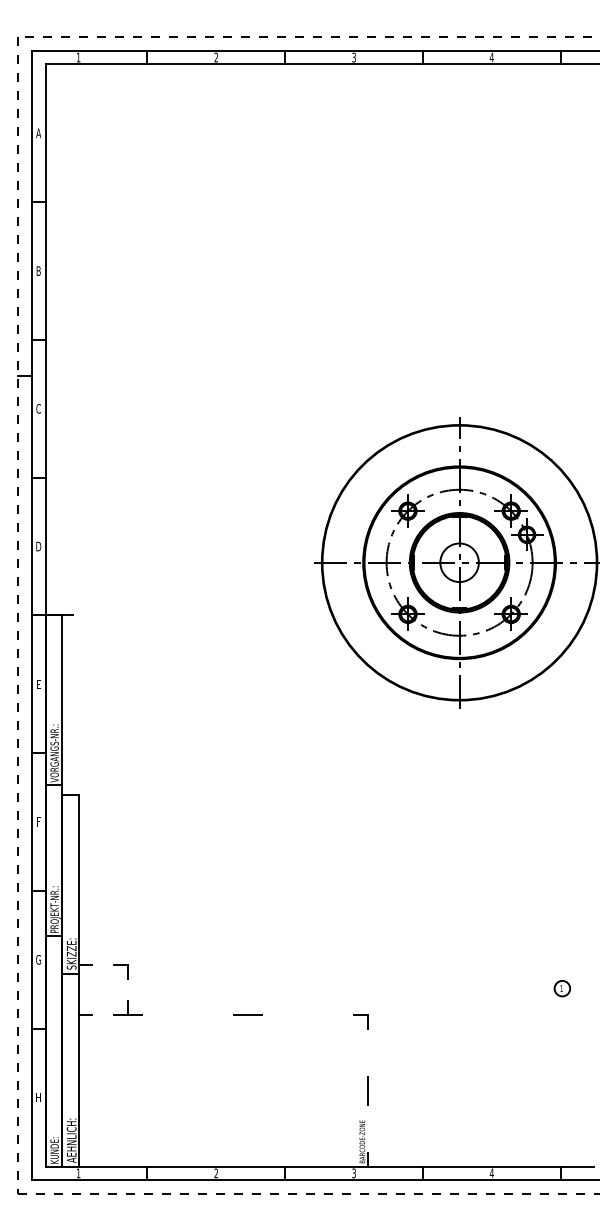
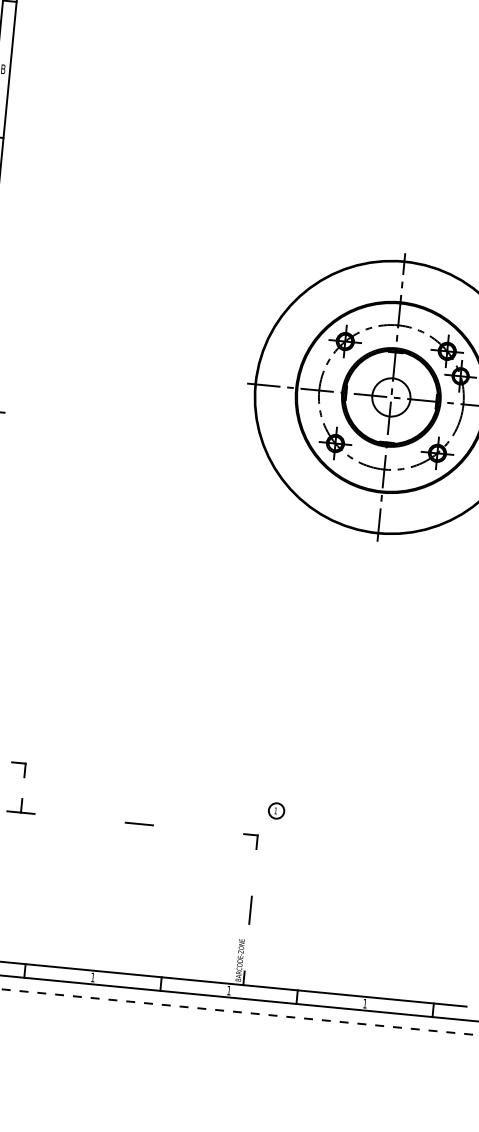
part: (561, 988) -> (275, 810), moved
text: (215, 1172) -> (92, 976), 2 -> 1
text: (353, 1173) -> (228, 990), 3 -> 1
text: (491, 1173) -> (364, 1003), 4 -> 1

